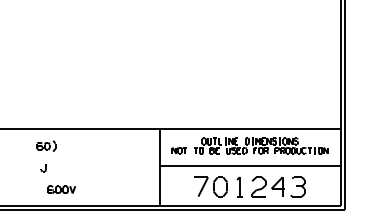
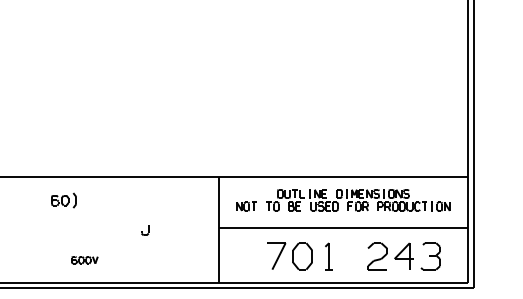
part: (43, 168) -> (144, 231), moved
part: (278, 186) -> (404, 255), moved
part: (61, 189) -> (84, 259), size x0.7

